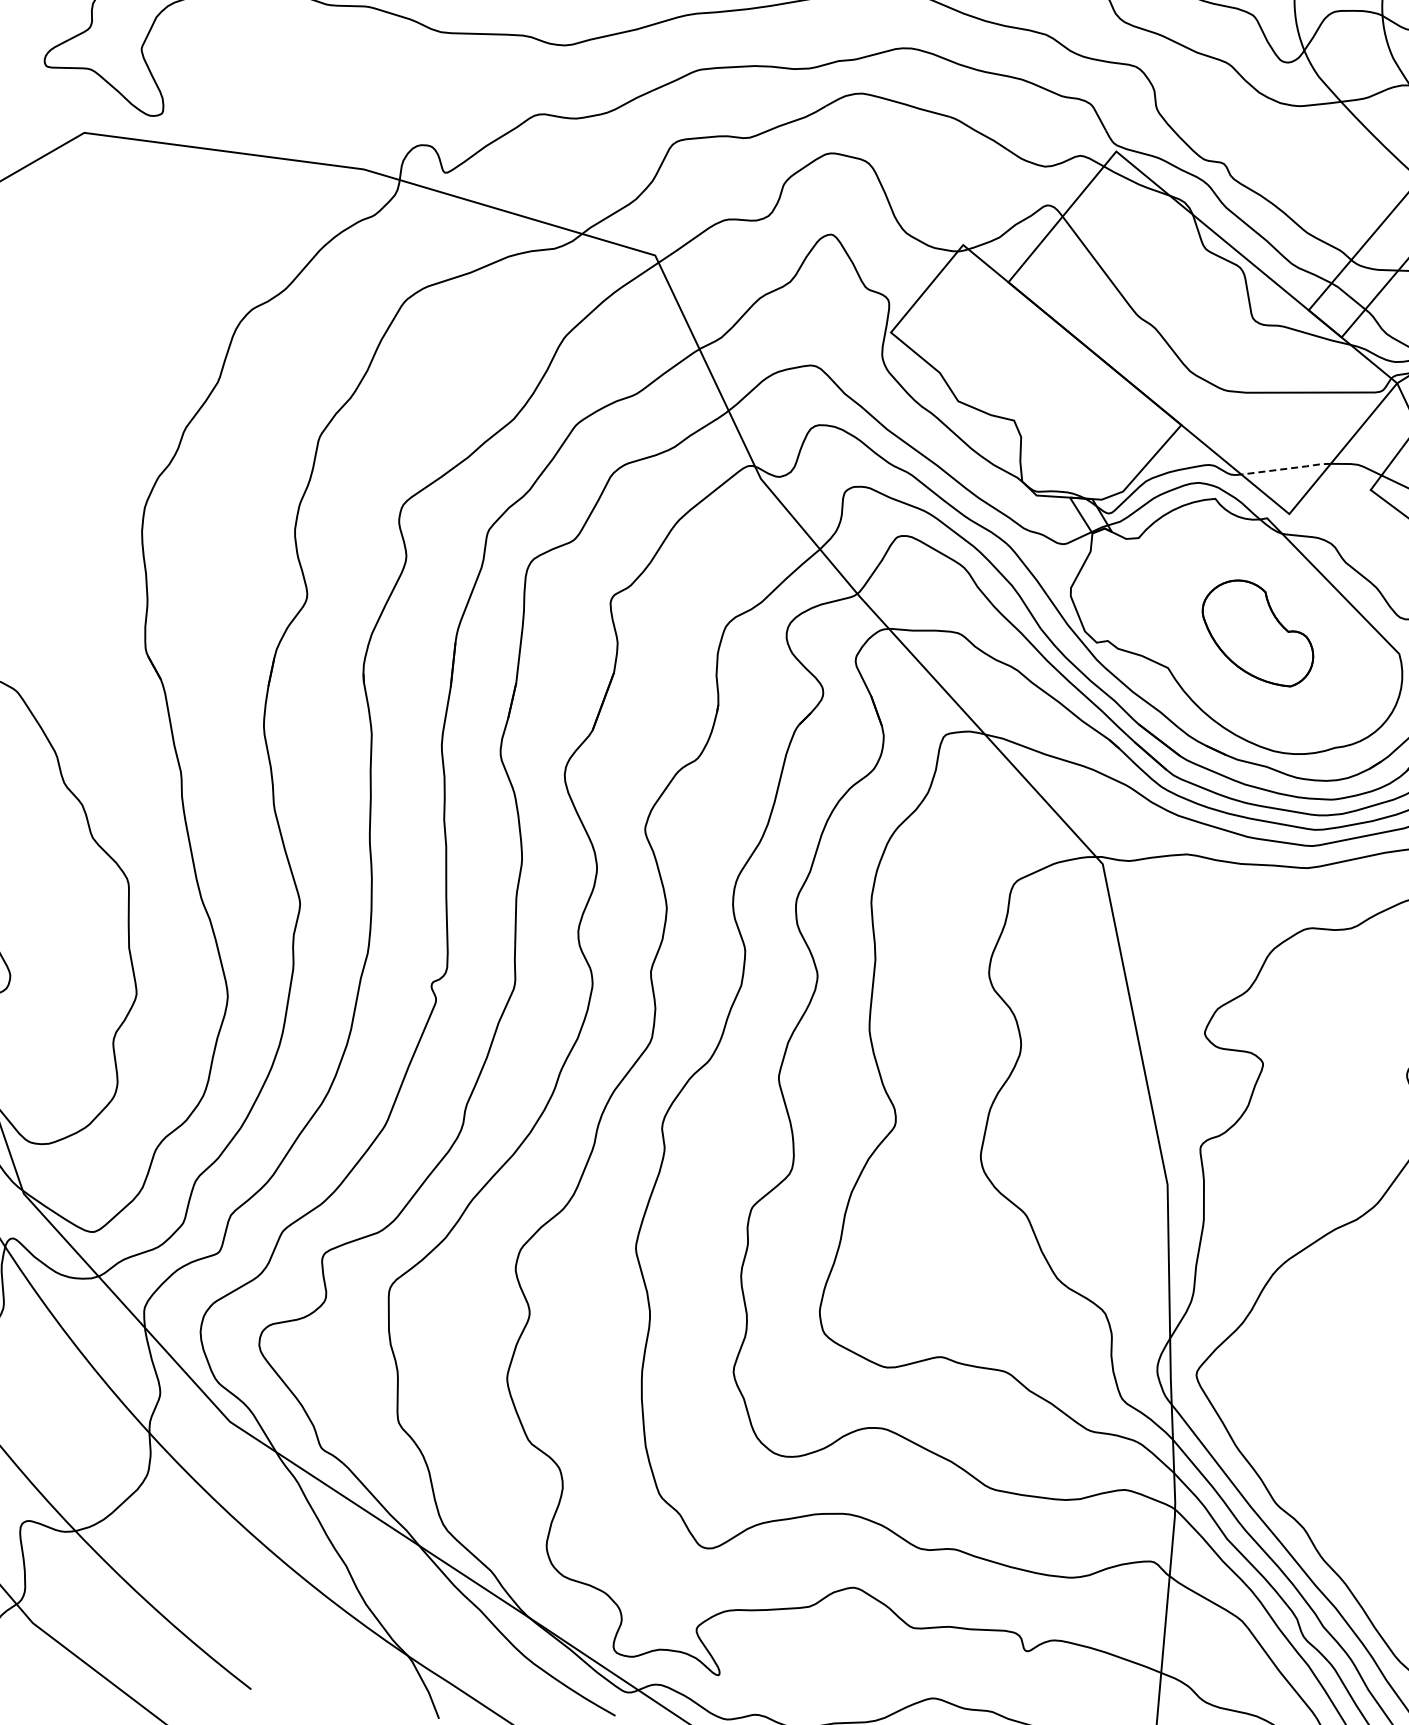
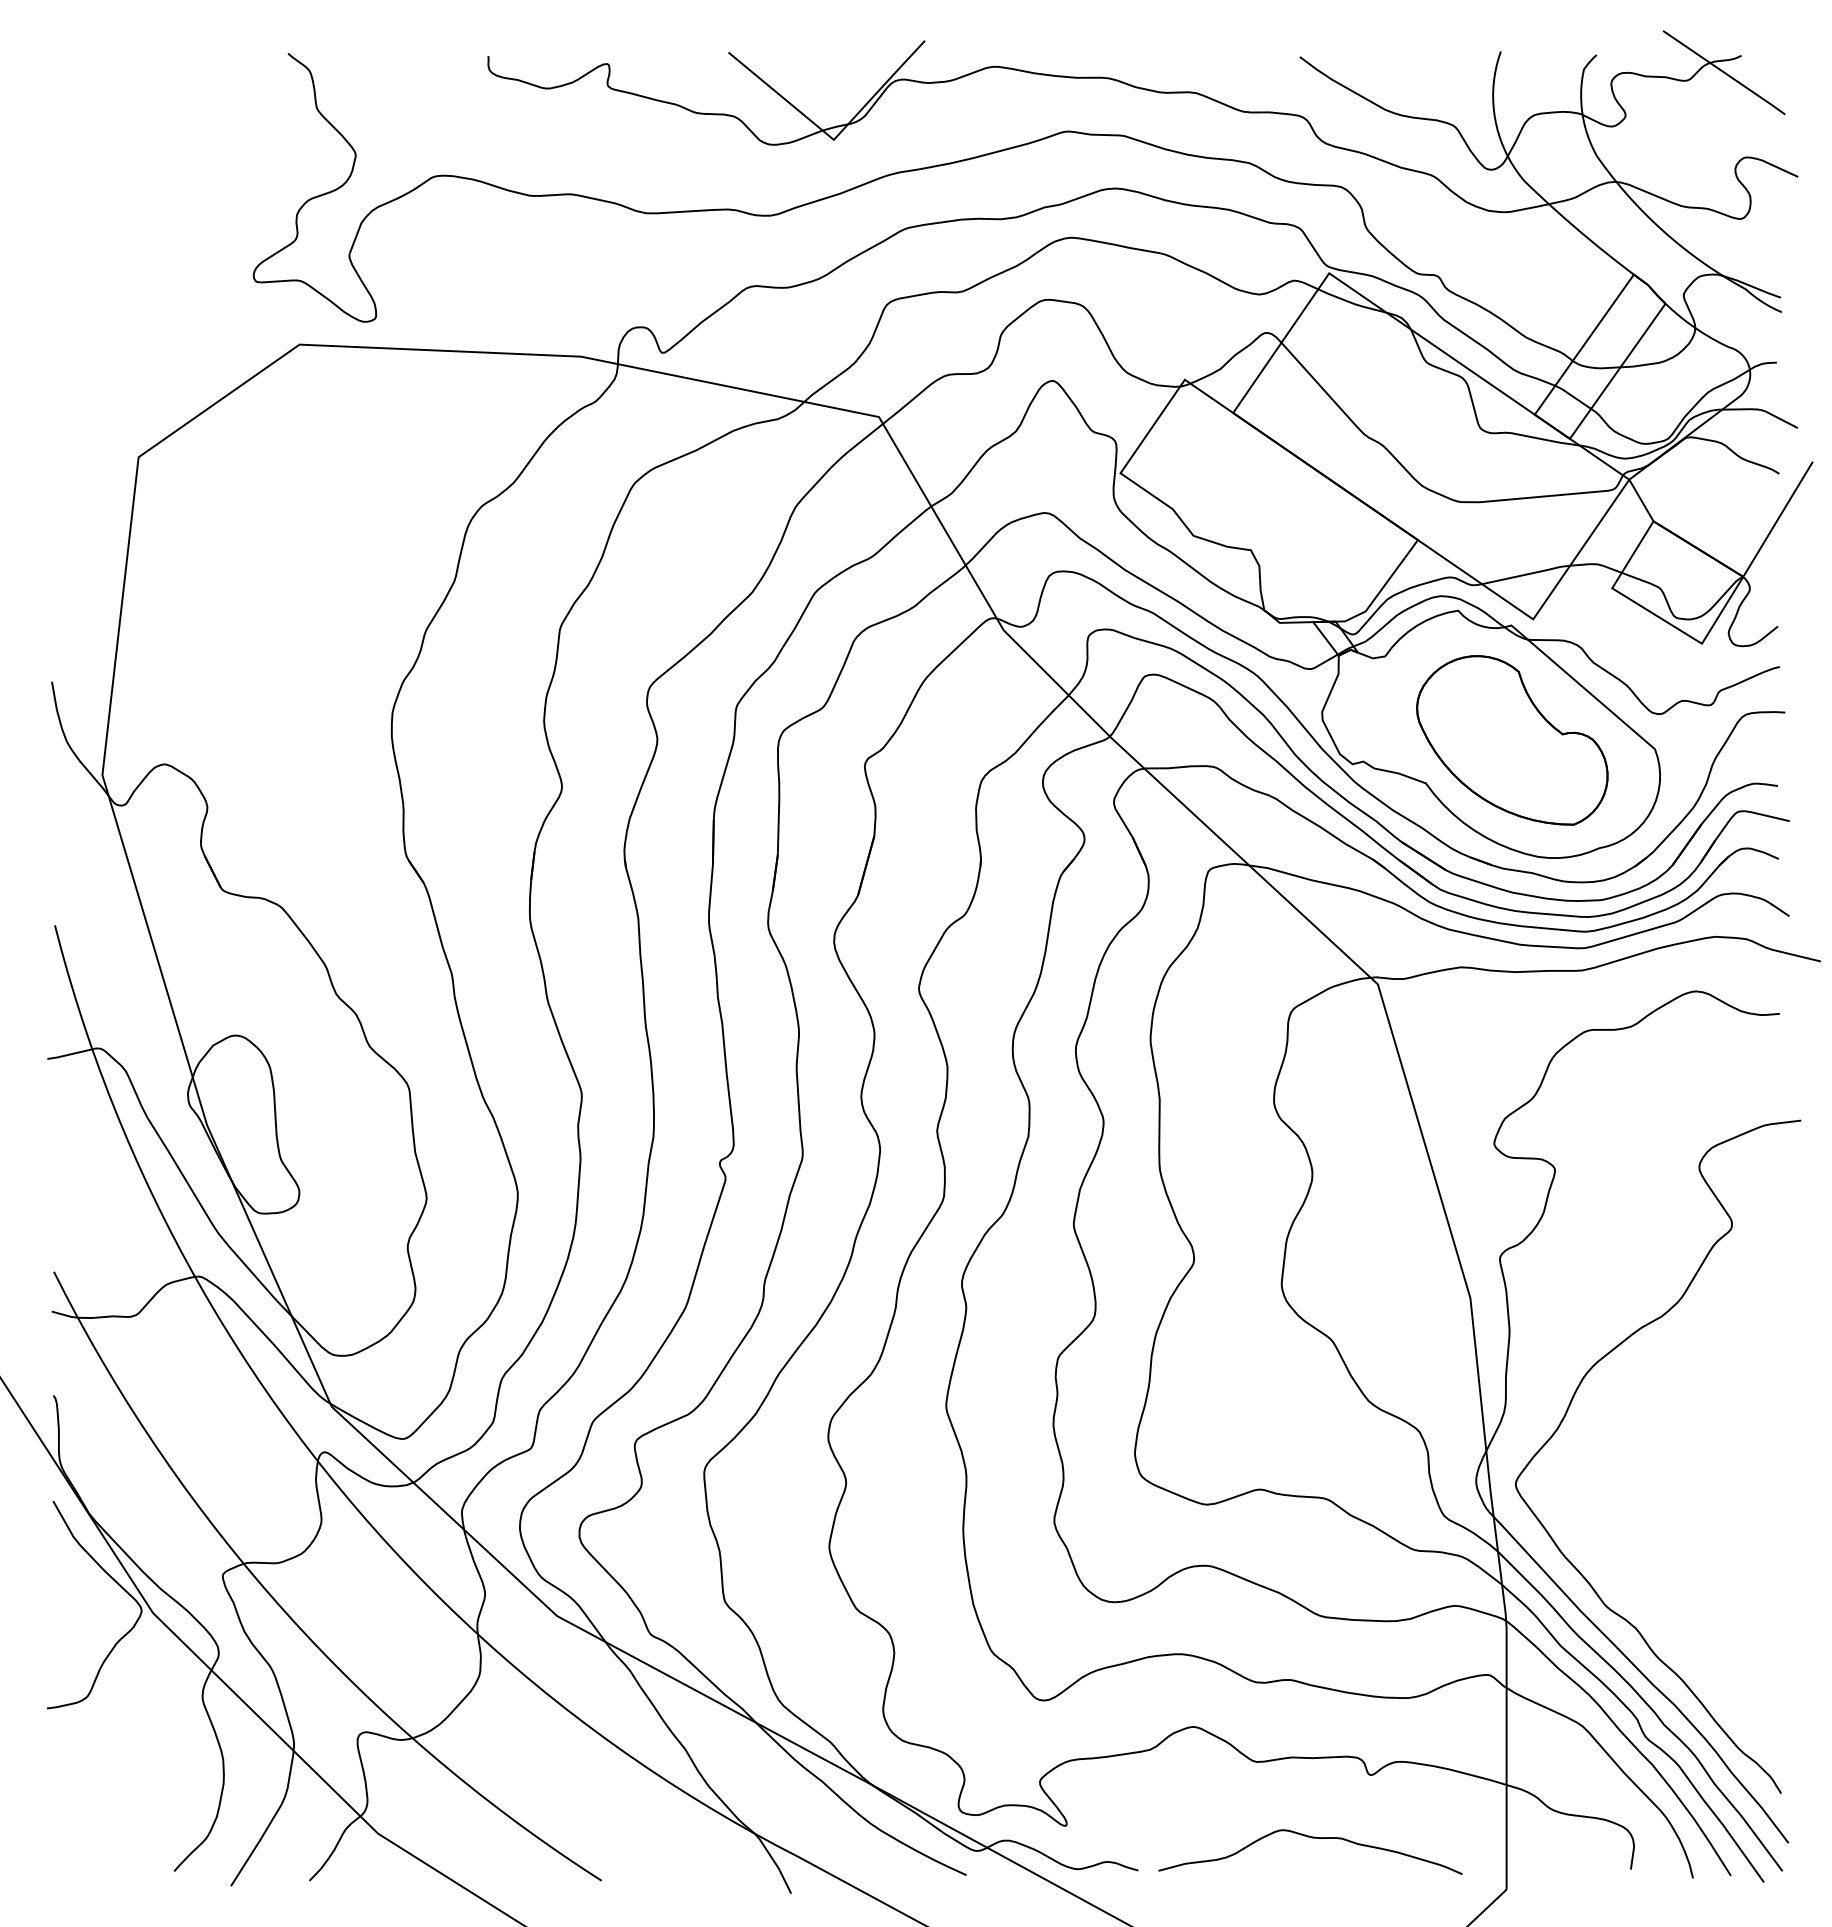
line: (1286, 468) -> (1526, 574), dashed -> solid
part: (1258, 632) -> (1512, 740), size x1.67

